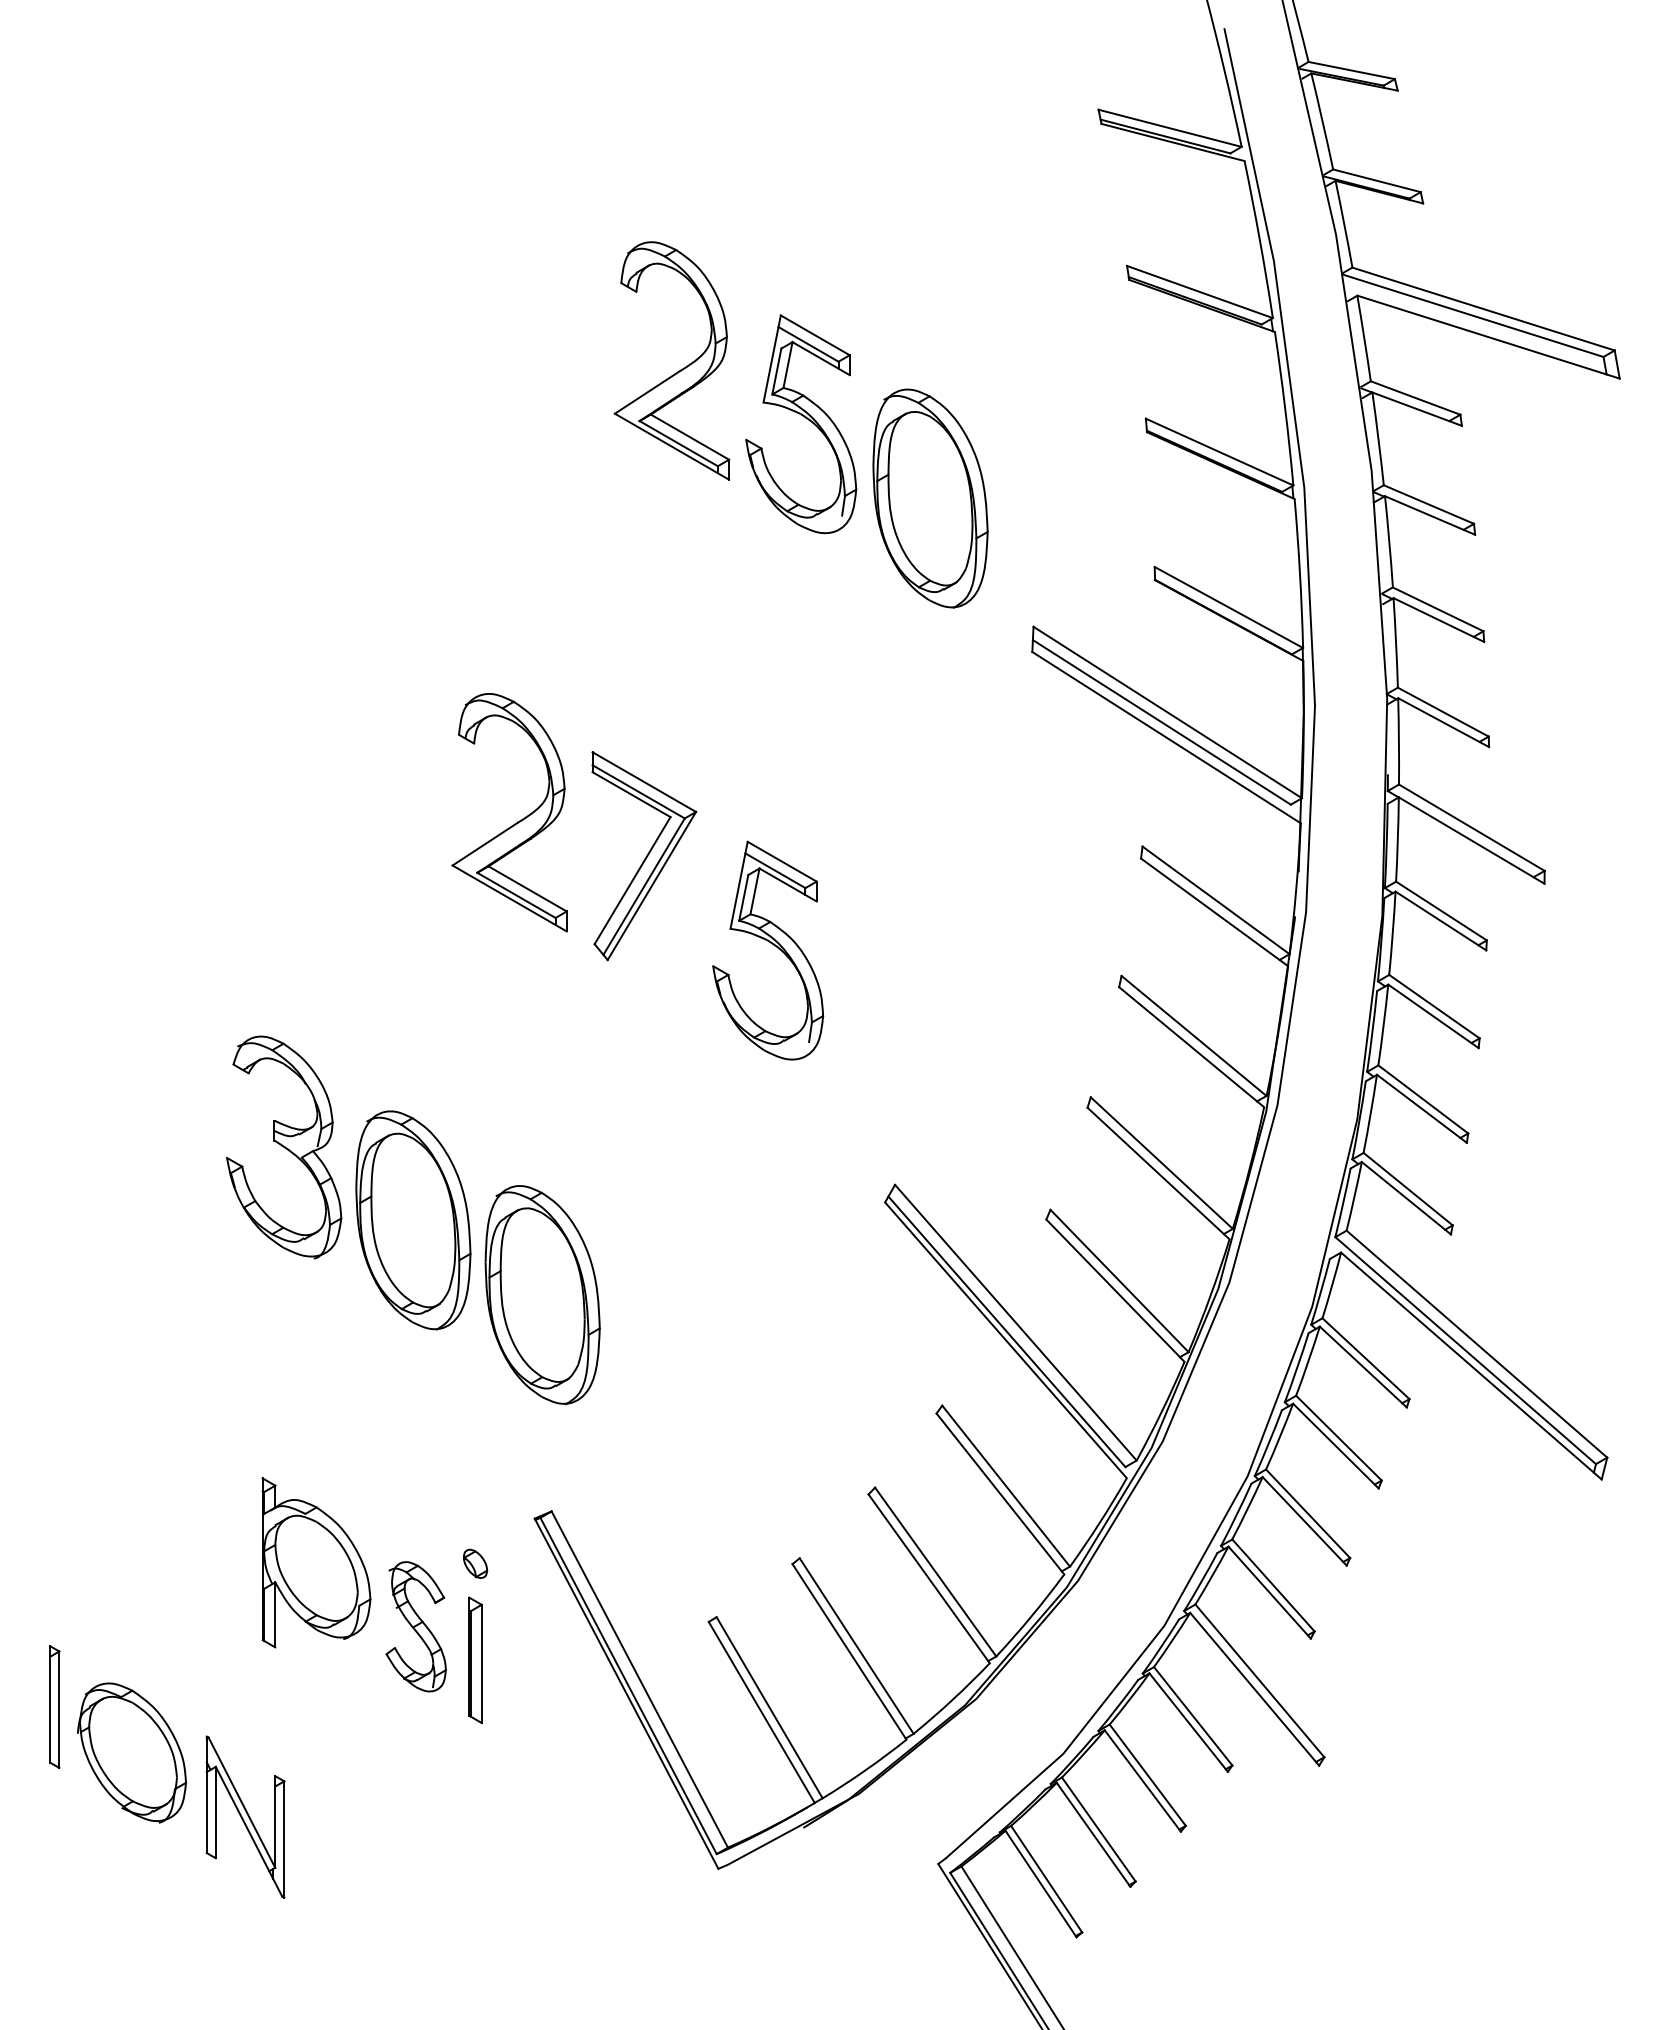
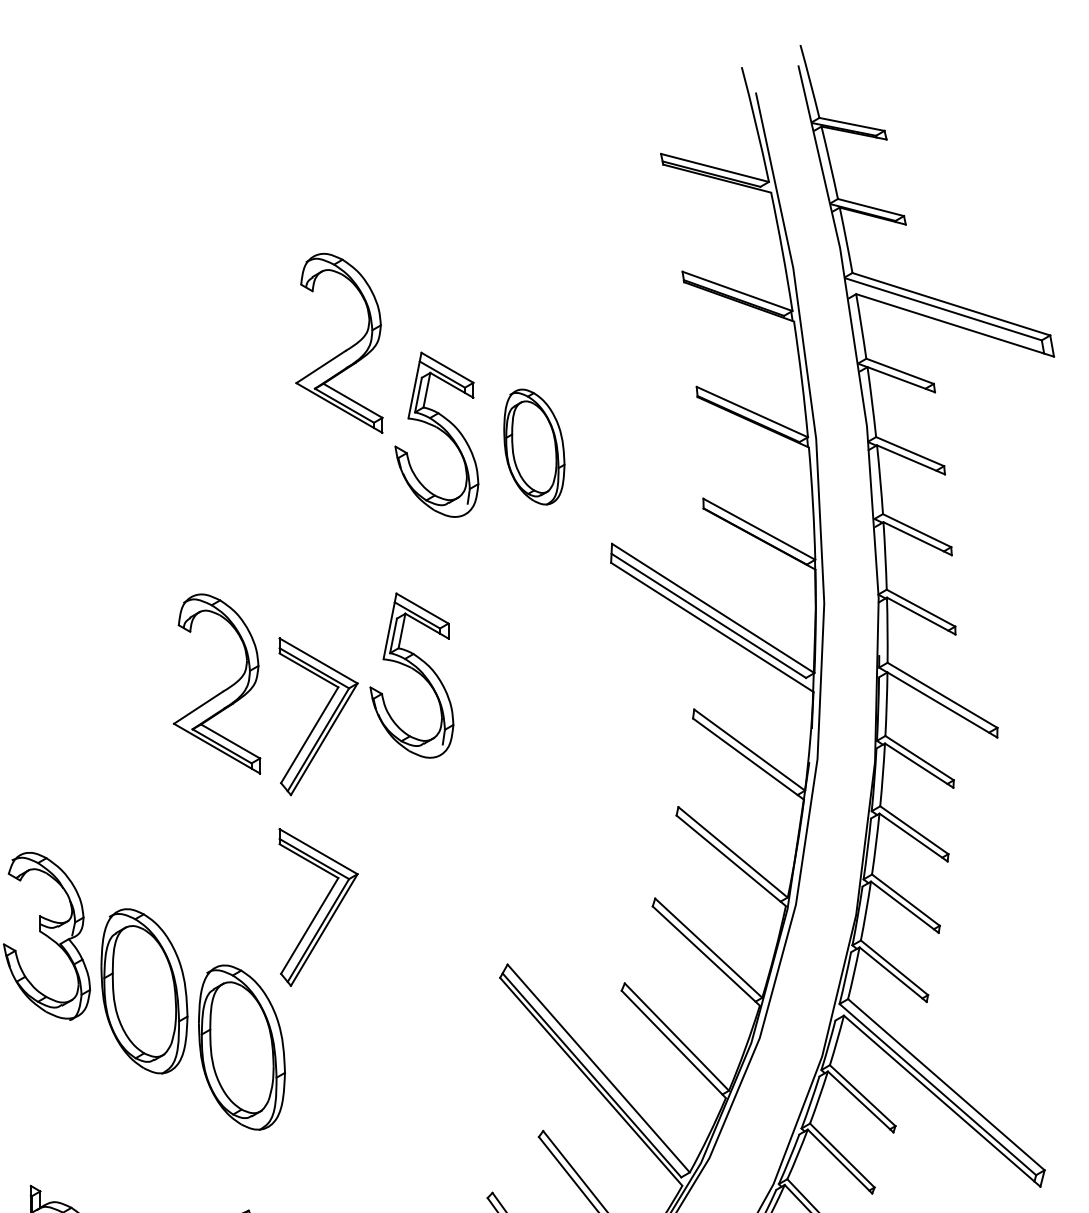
part: (805, 418) -> (440, 430), moved
part: (930, 498) -> (534, 447), size x0.7
part: (773, 945) -> (415, 671), moved
part: (644, 1109) -> (318, 907), added

